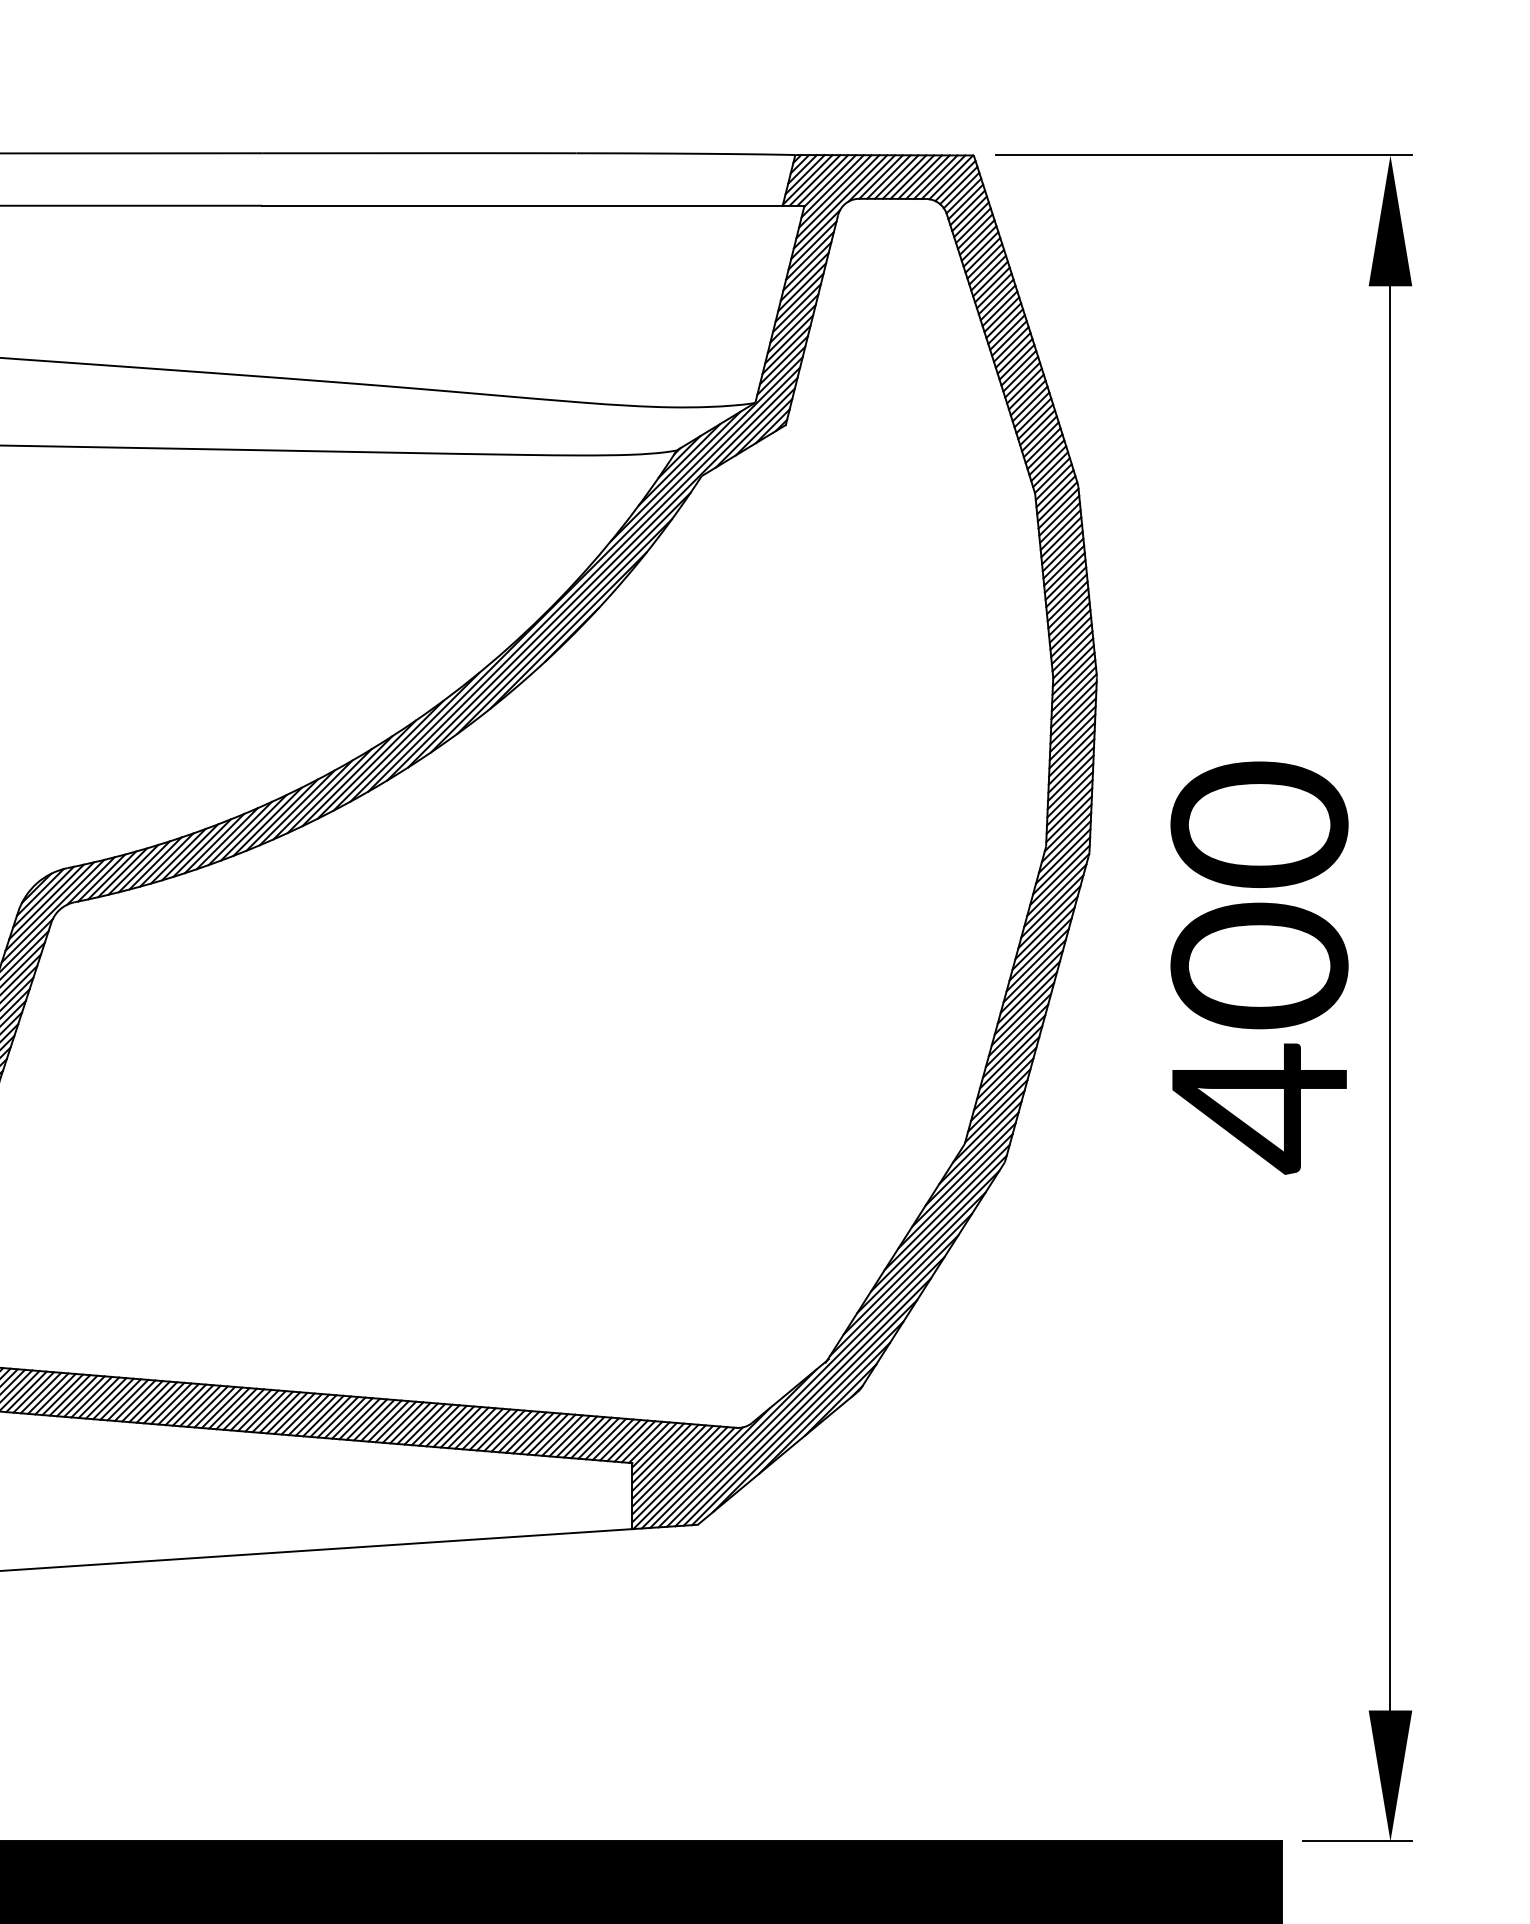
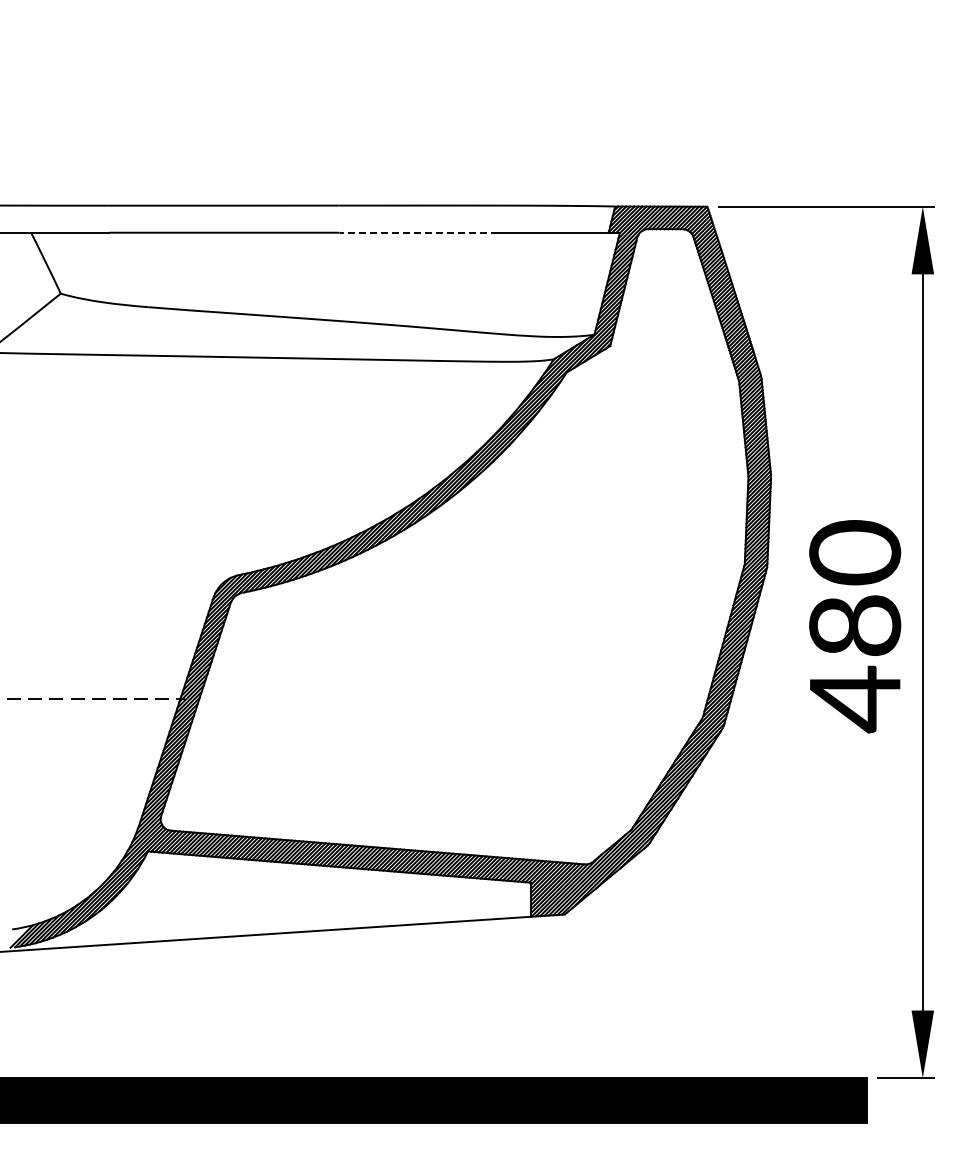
line: (414, 205) -> (418, 232), solid -> dashed
text: (1260, 965) -> (855, 625), 400 -> 480

